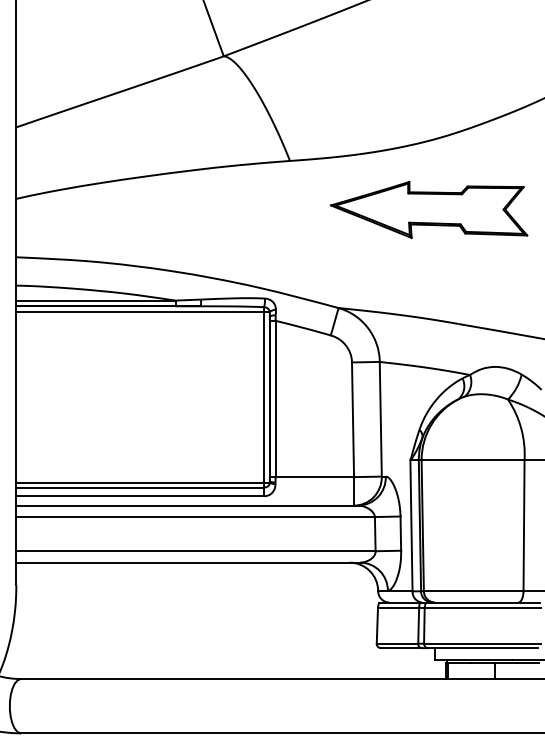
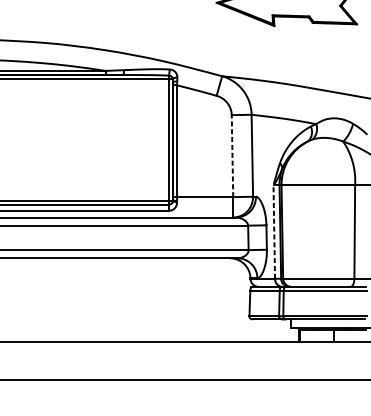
line: (353, 419) -> (232, 155), solid -> dashed
line: (411, 525) -> (274, 231), solid -> dashed

